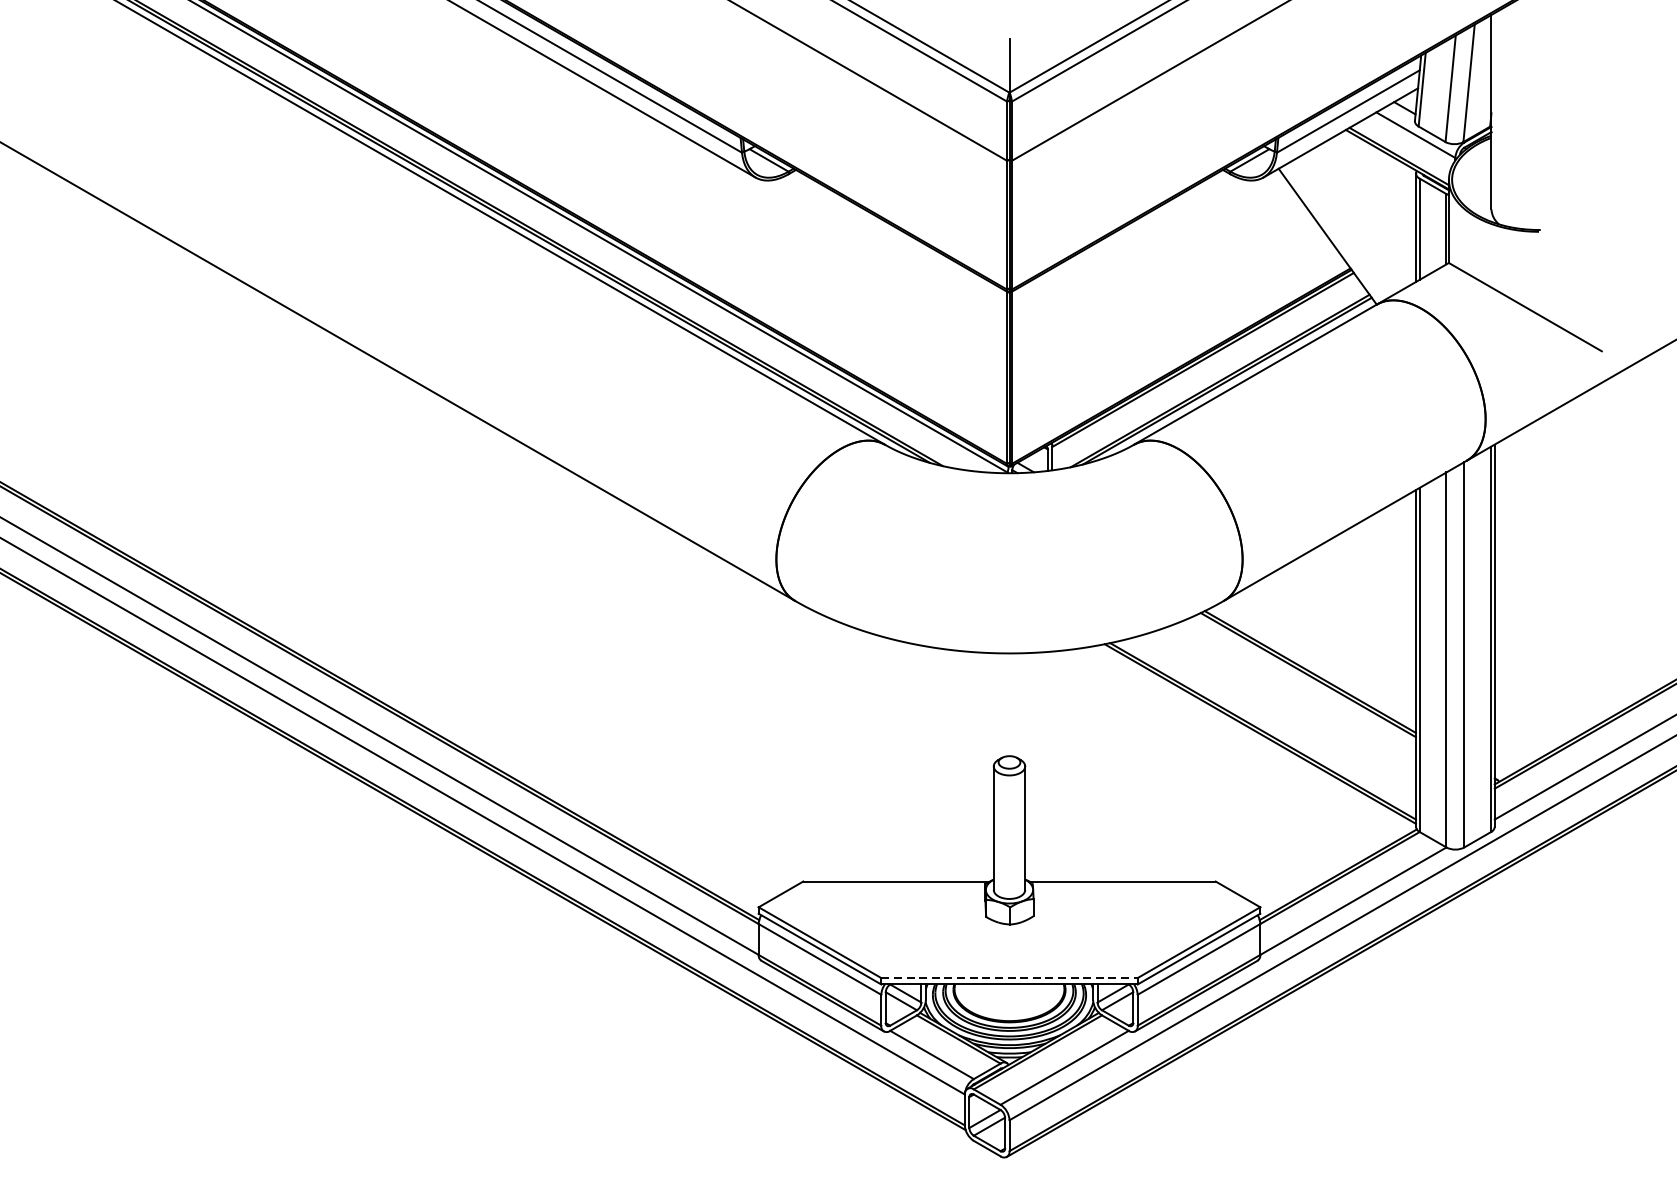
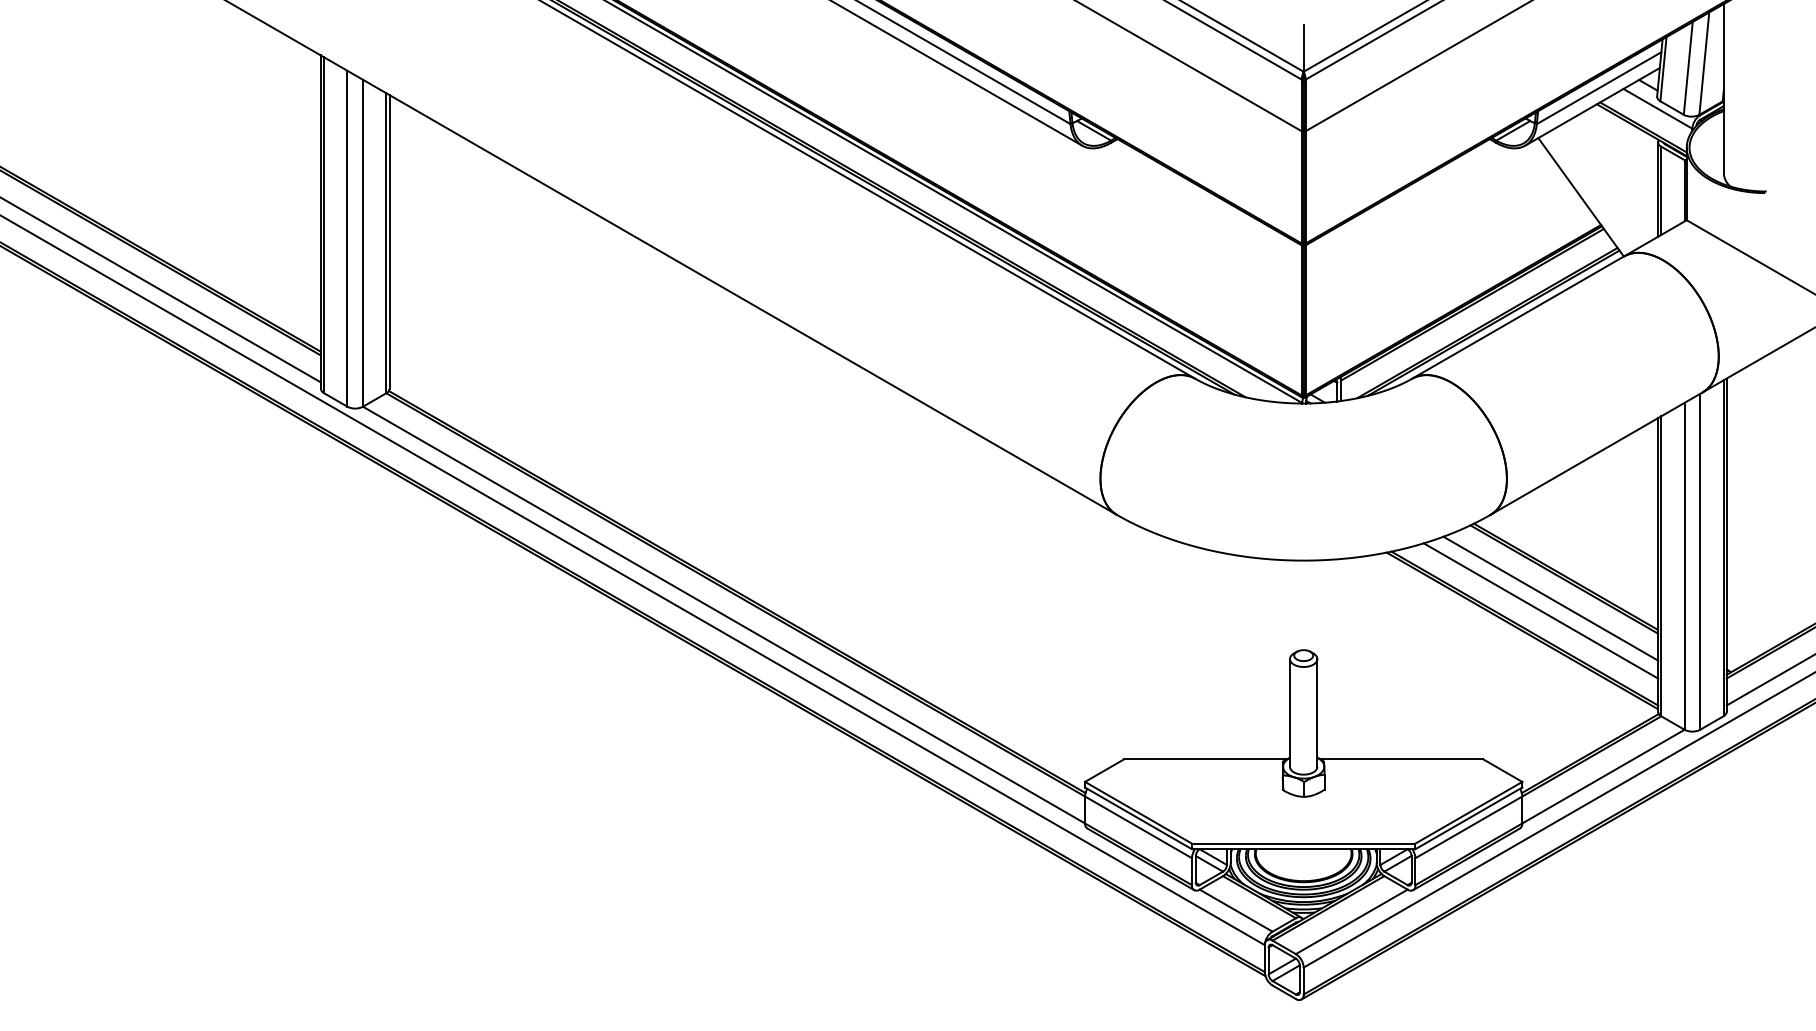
line: (1292, 696) -> (1550, 598), added
line: (1281, 710) -> (1540, 610), added
line: (1009, 977) -> (1303, 843), dashed -> solid

